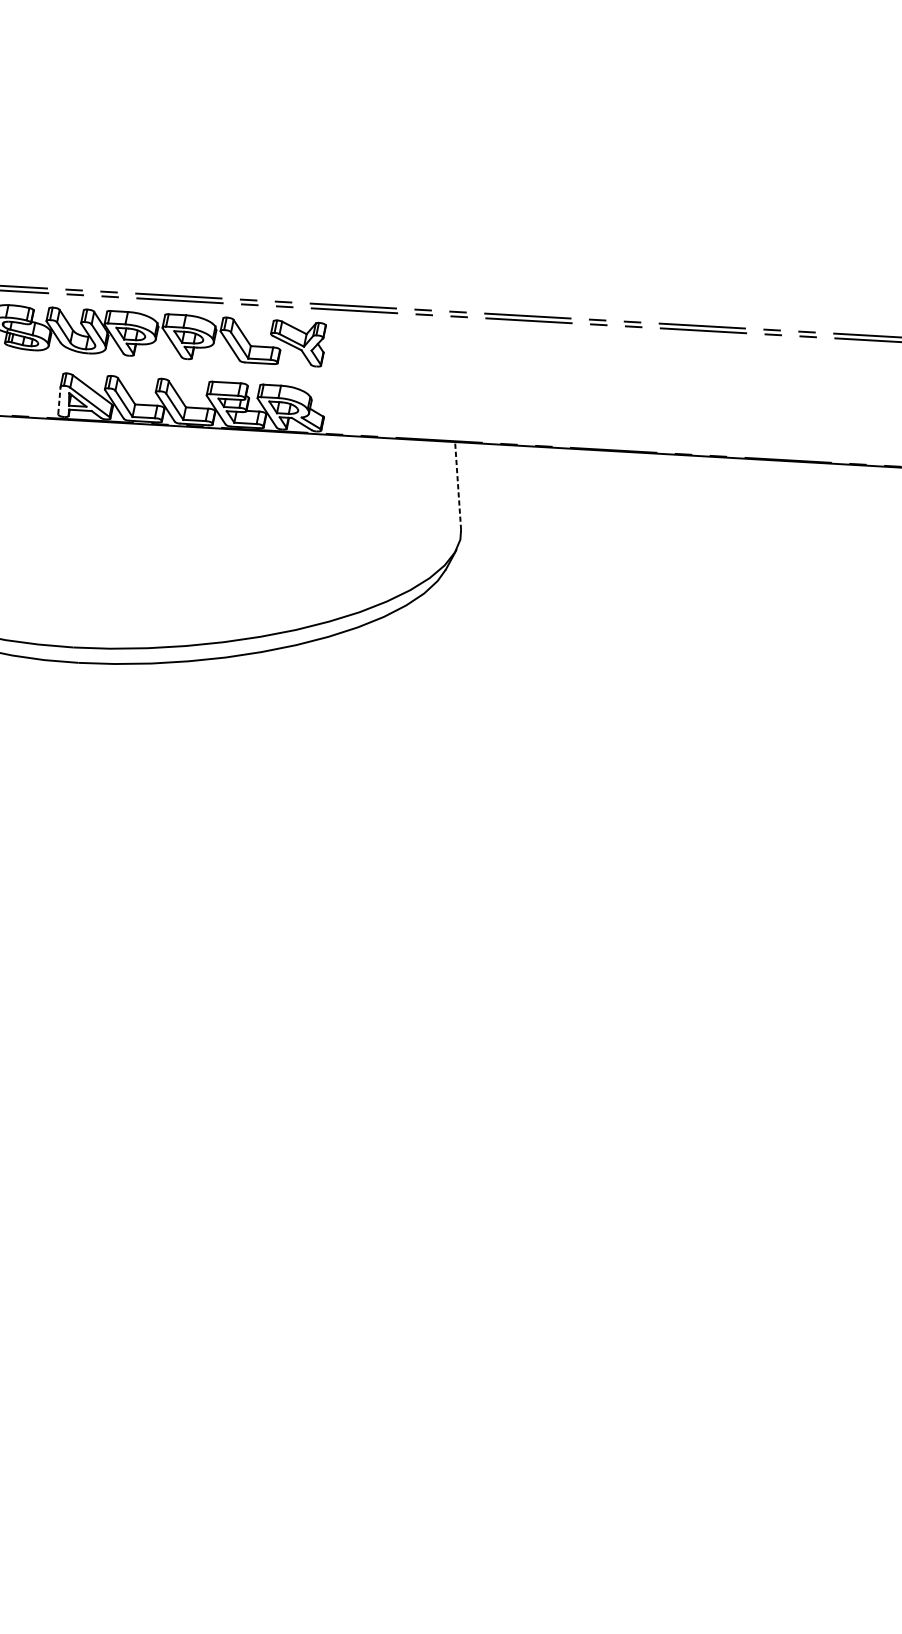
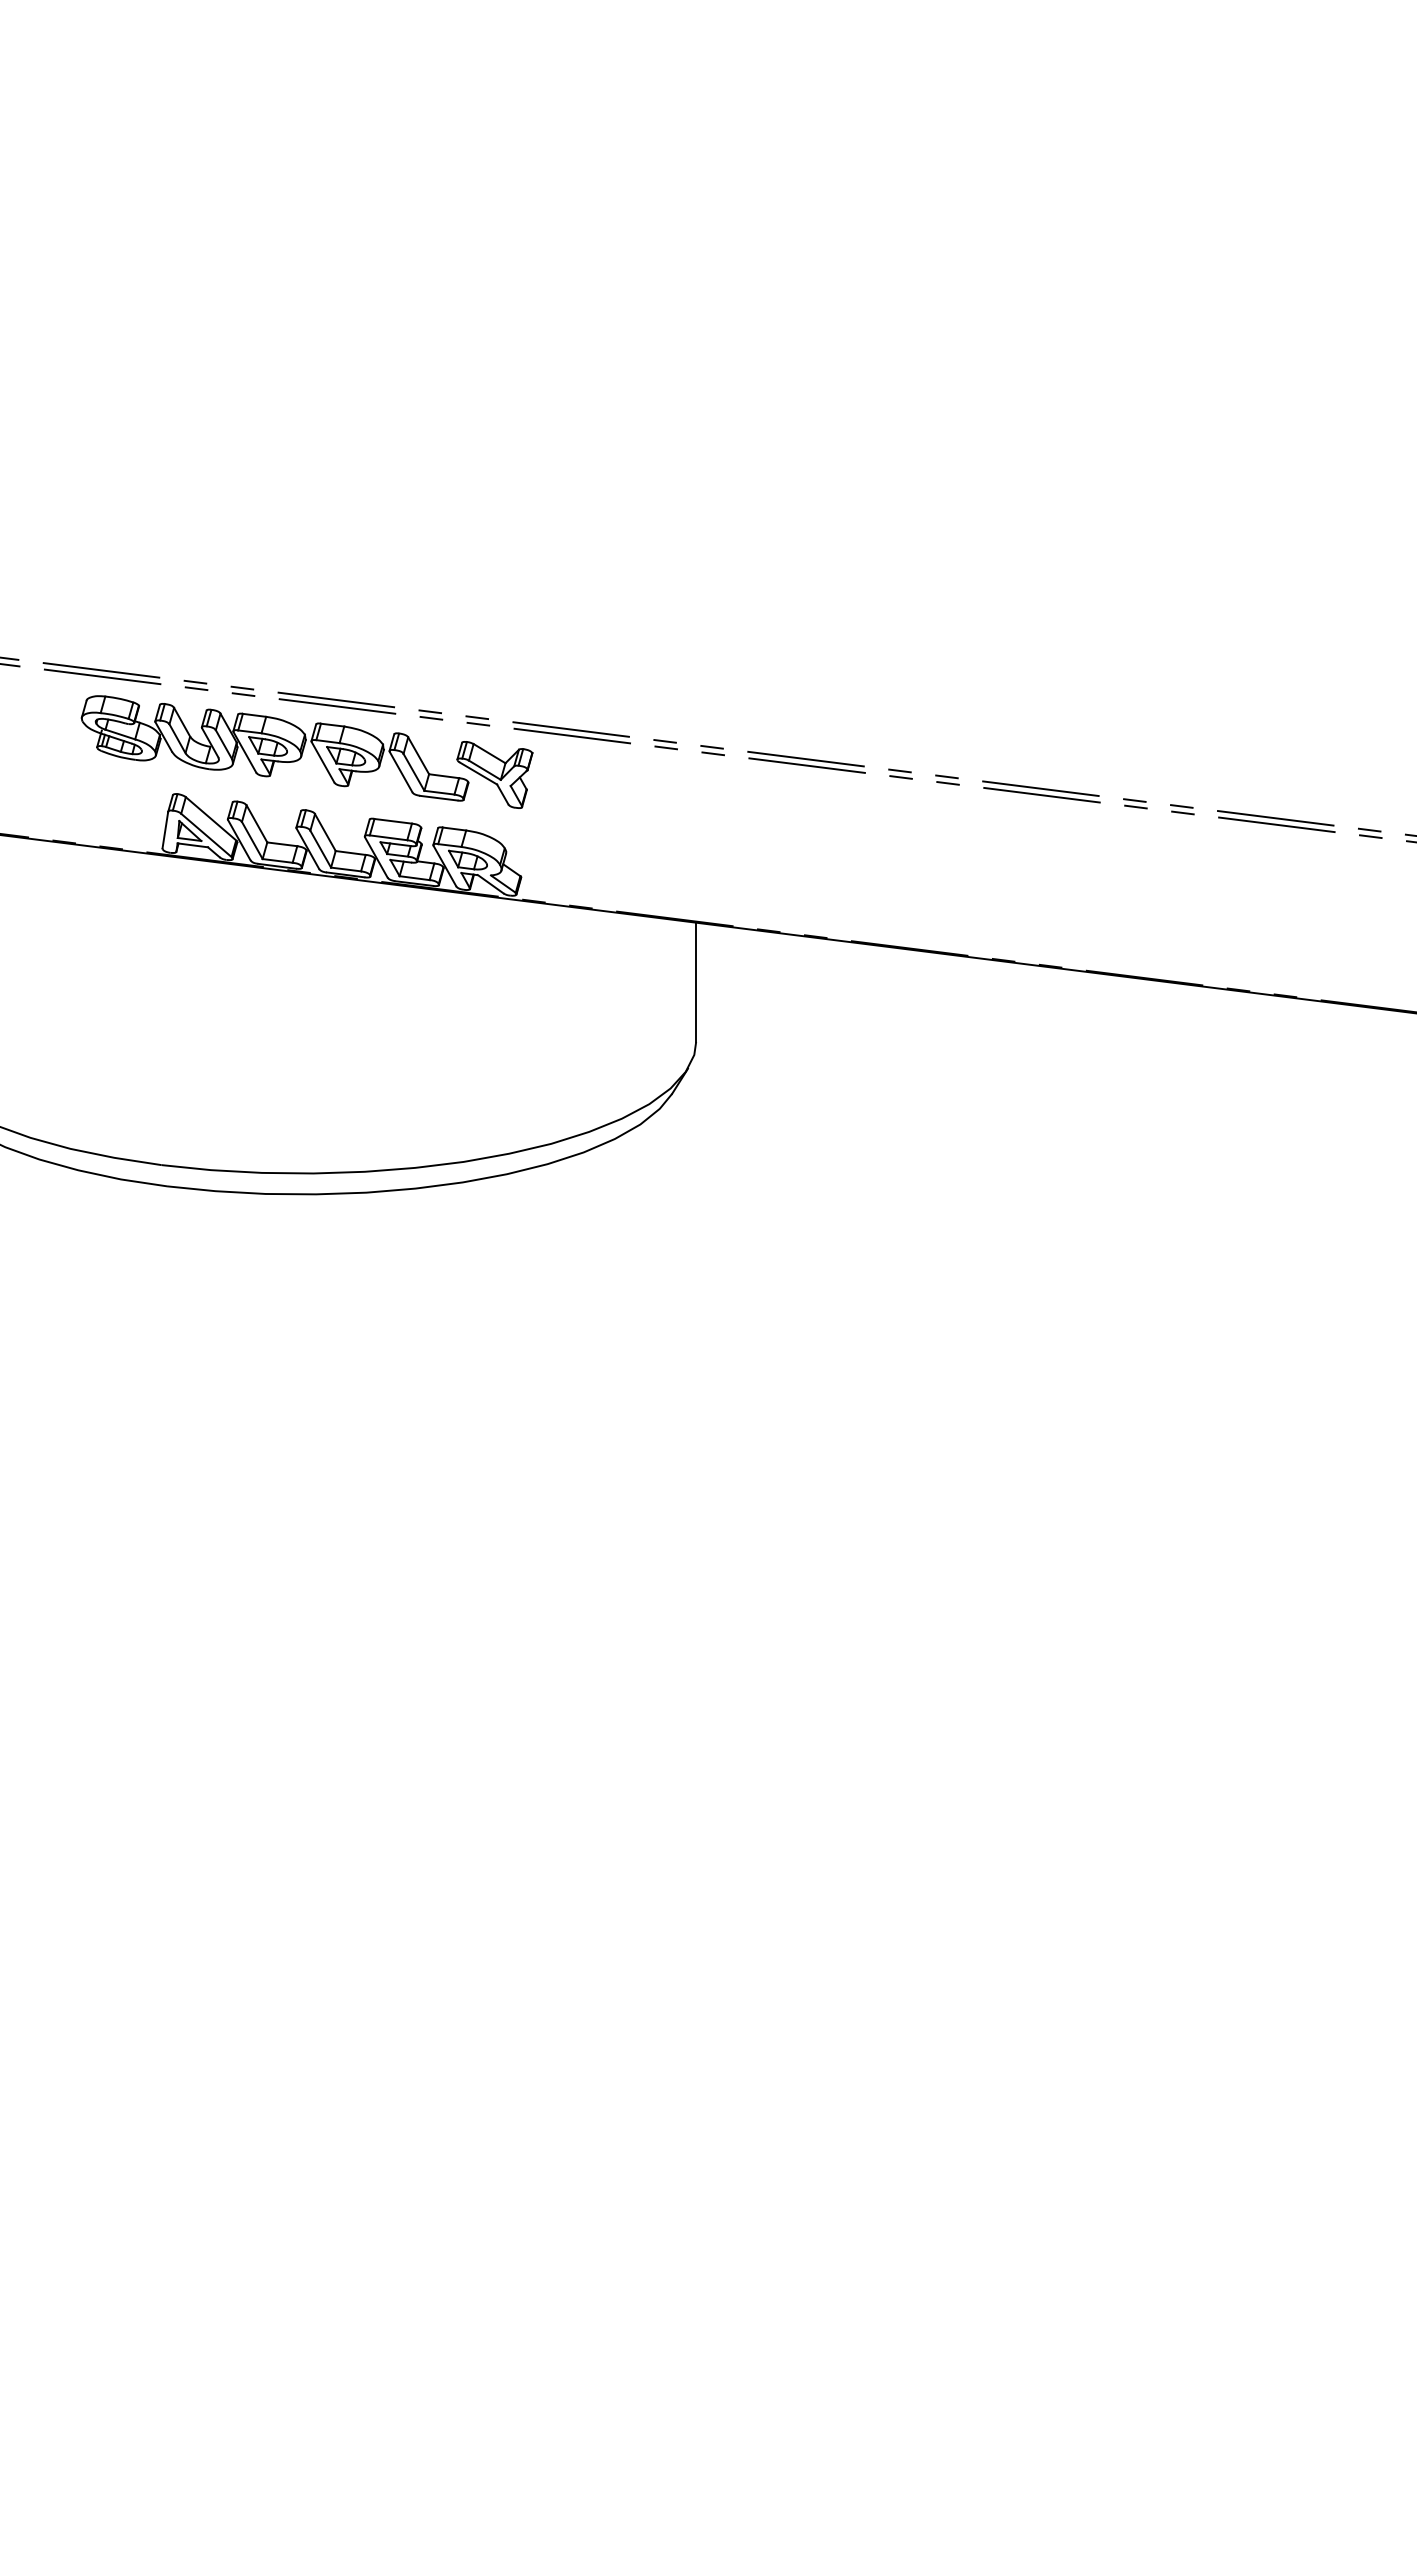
line: (59, 400) -> (165, 829), dashed -> solid
line: (458, 486) -> (696, 982), dashed -> solid

